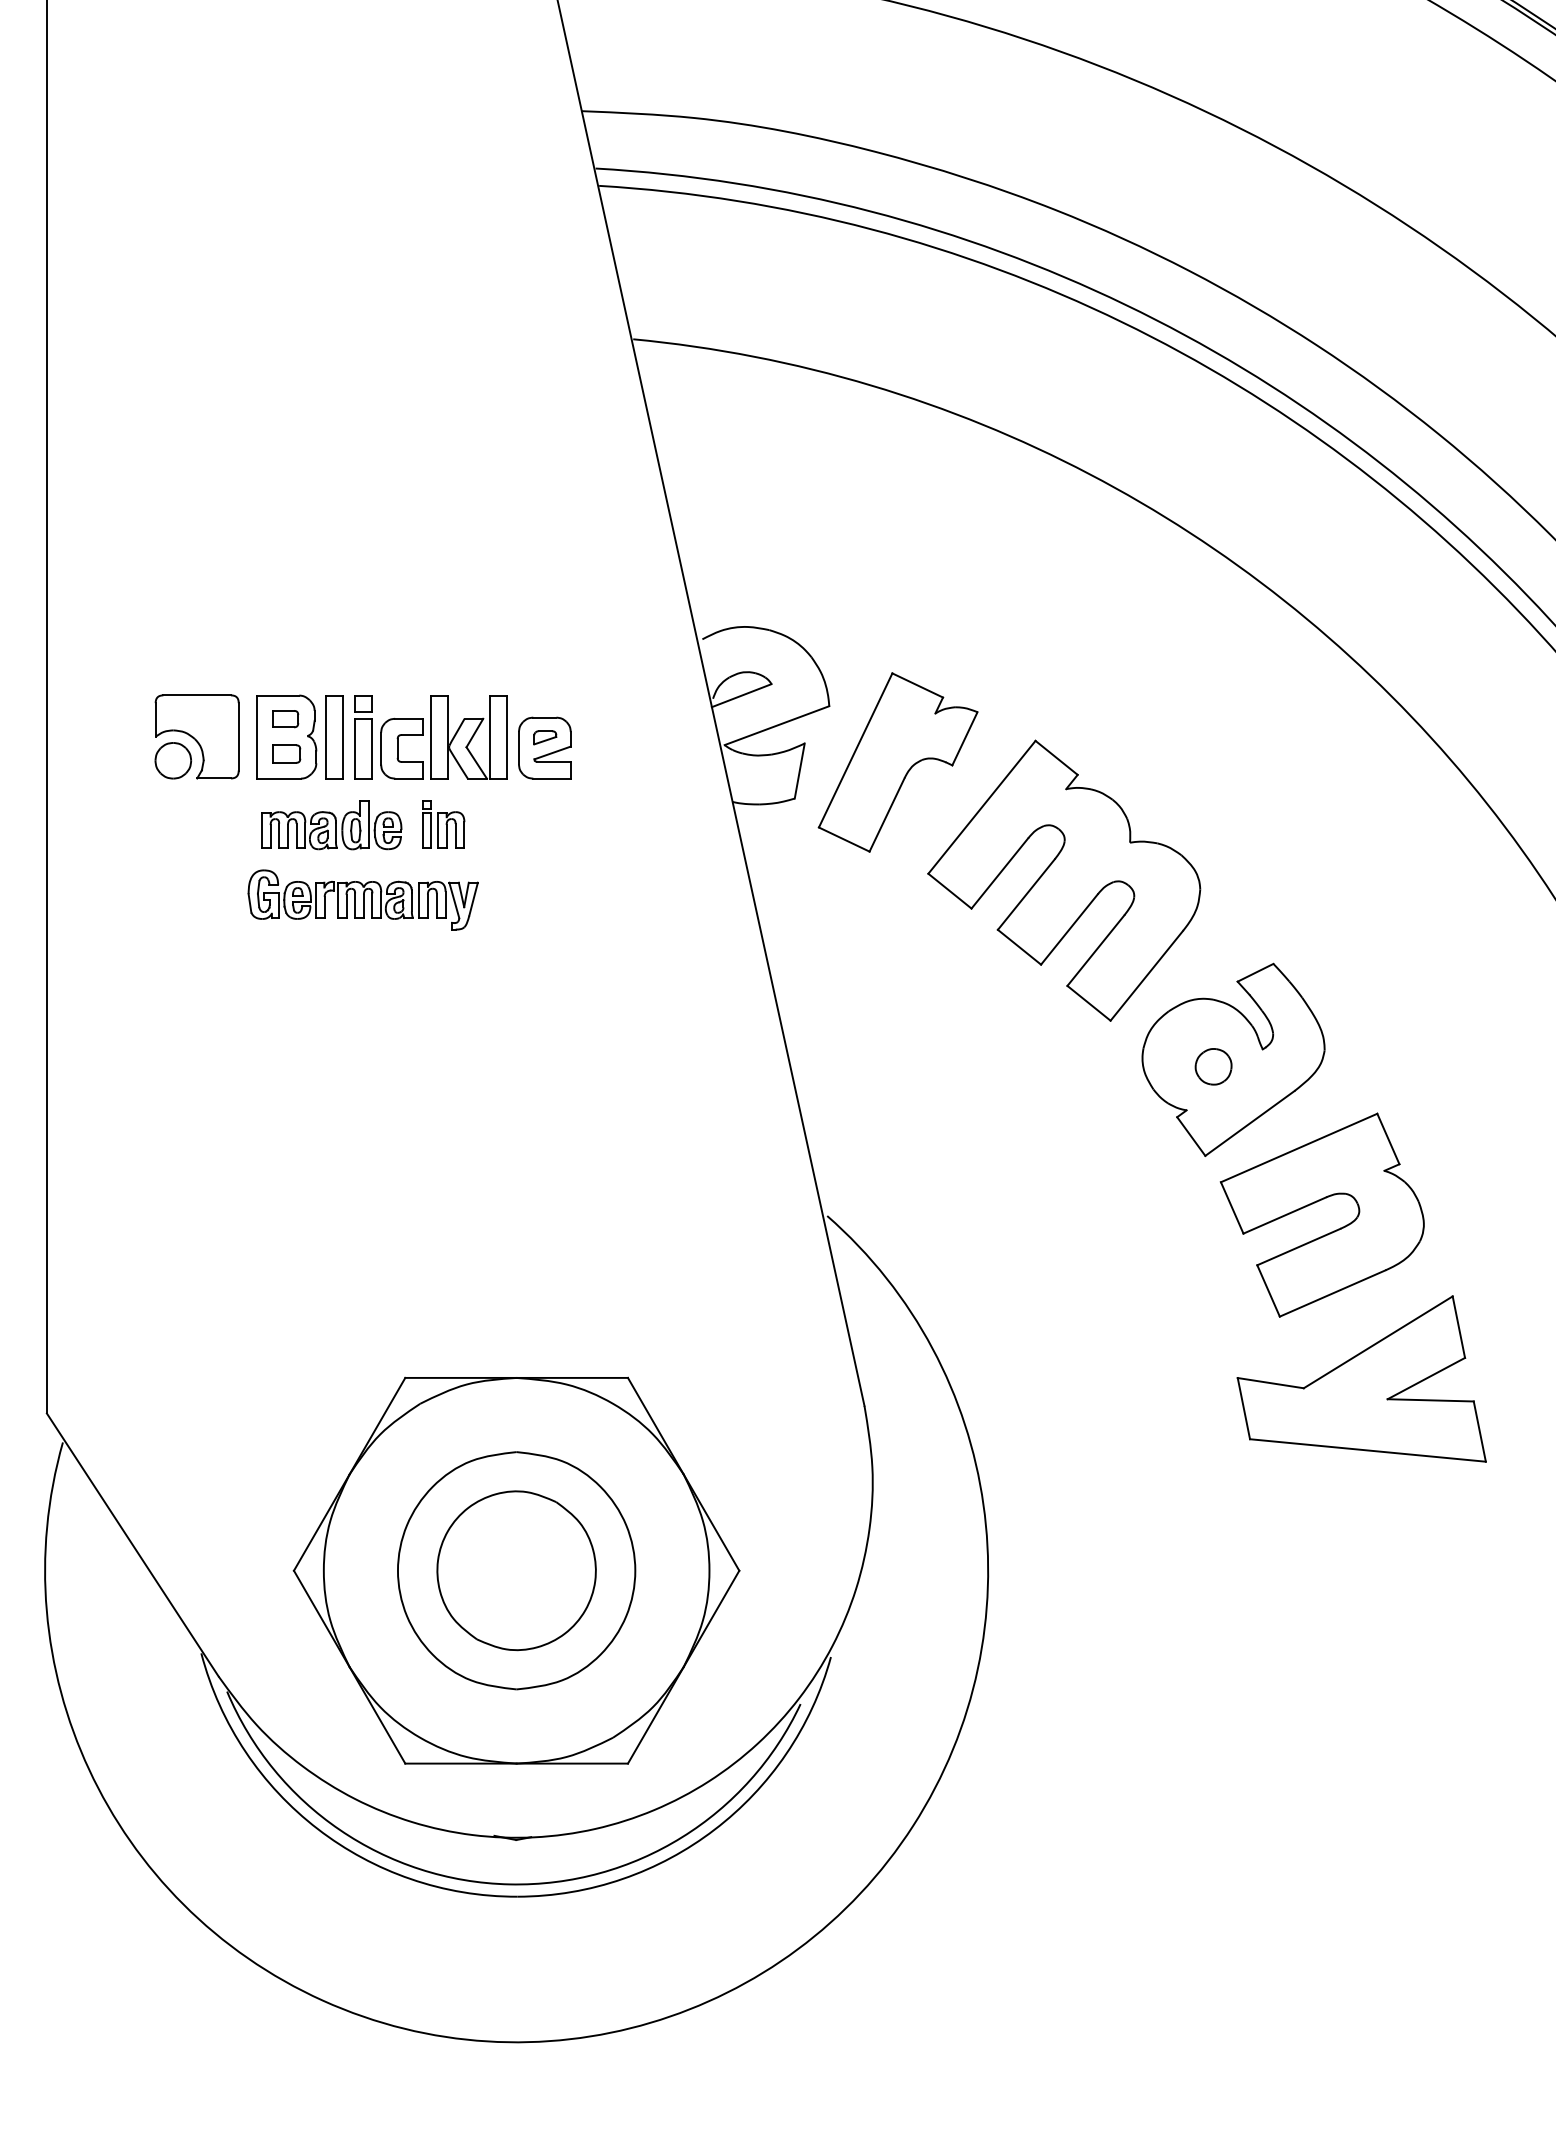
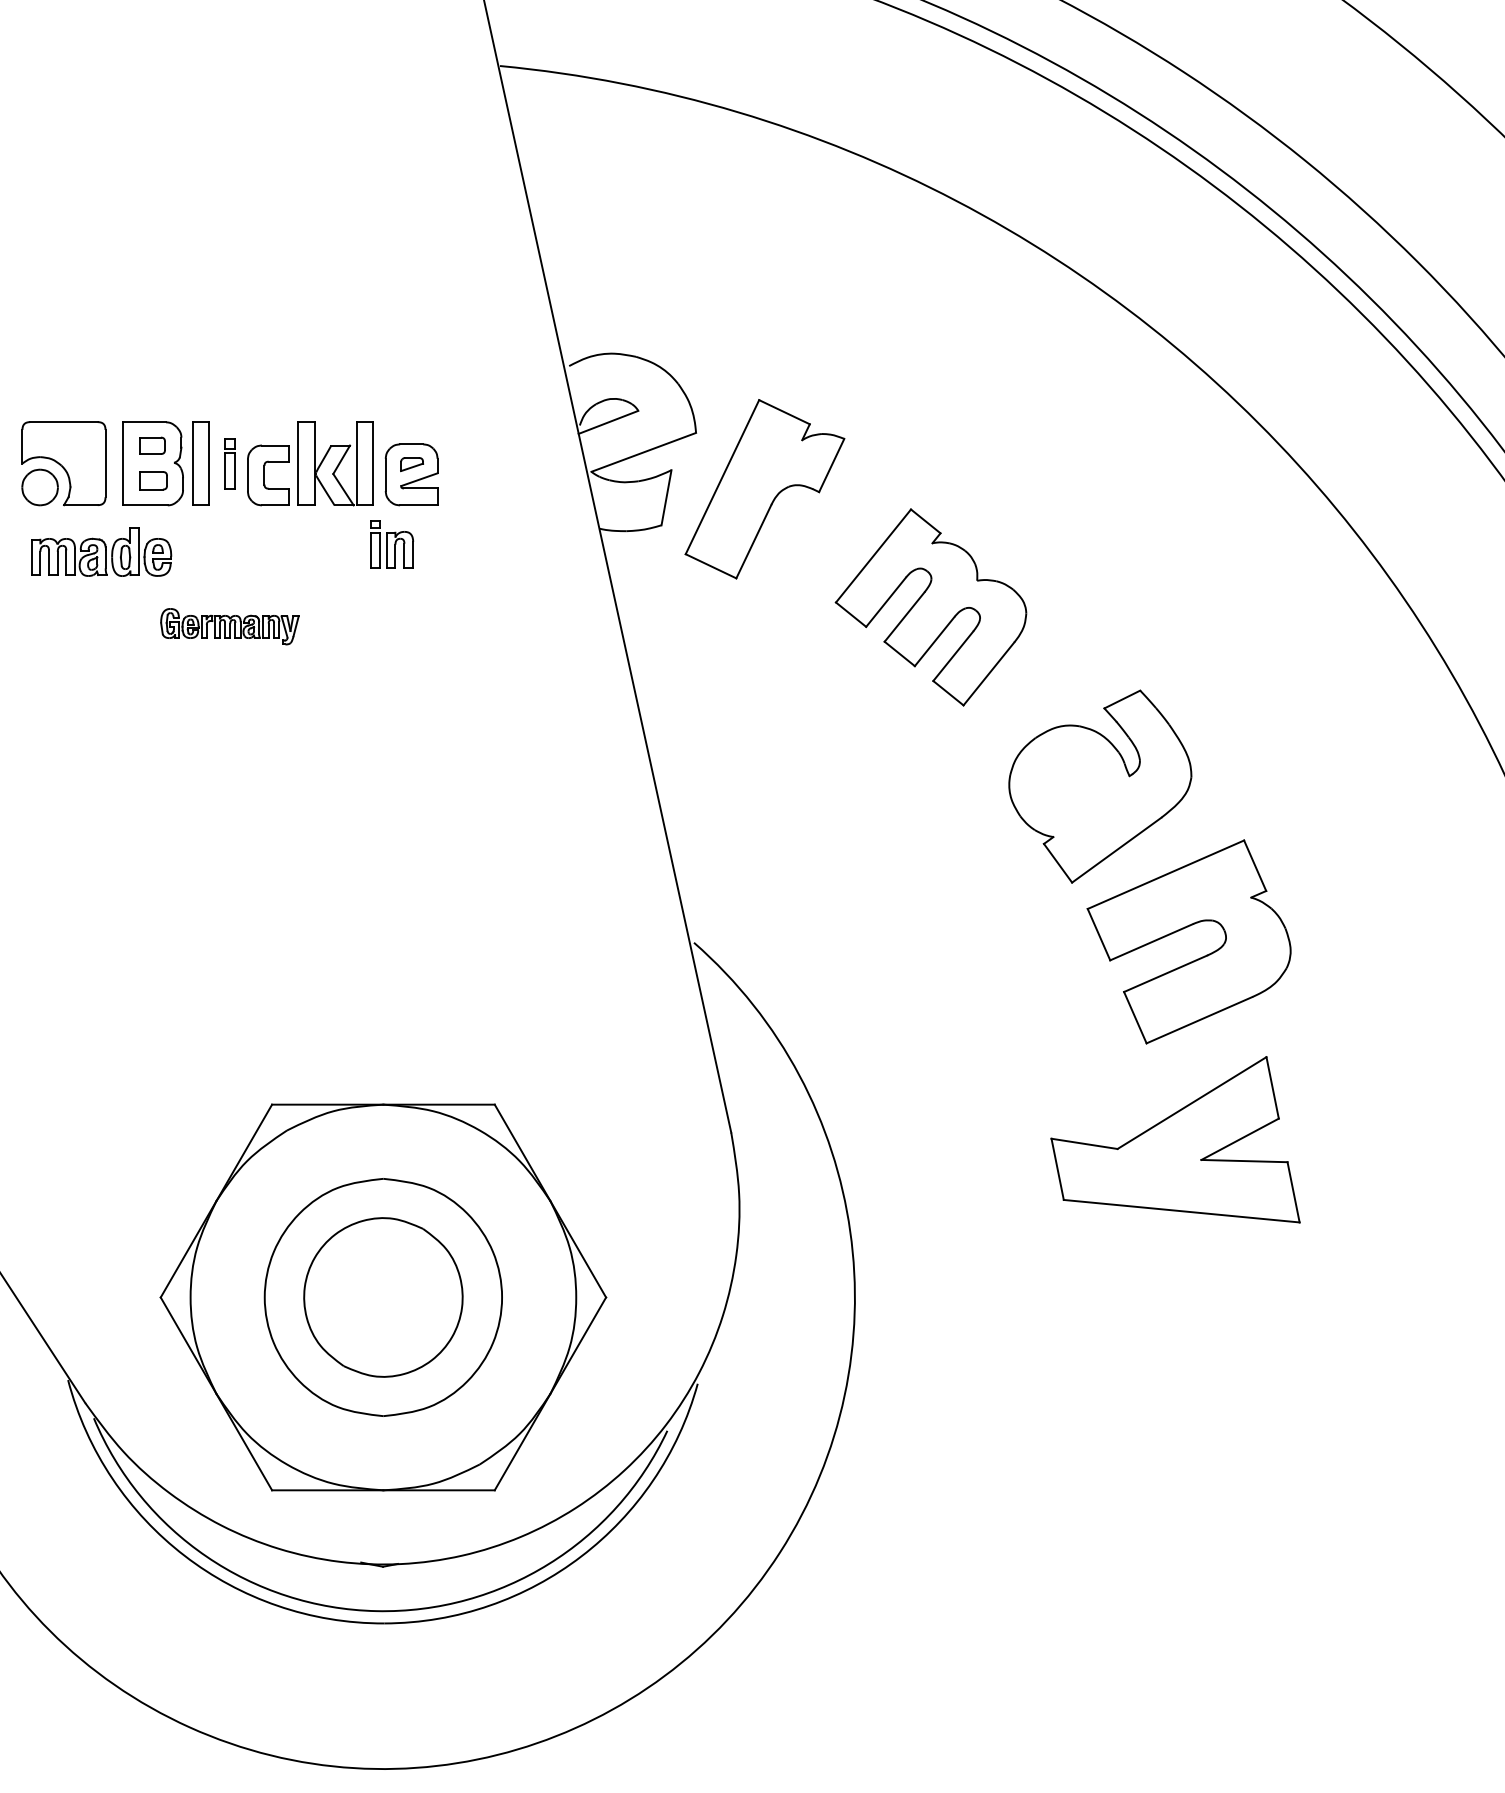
part: (363, 737) -> (230, 464), size x0.6
part: (443, 824) -> (392, 544), moved
part: (331, 825) -> (101, 552), moved
part: (1064, 880) -> (931, 607), size x0.7
part: (362, 899) -> (229, 626), size x0.6
part: (1213, 1066) -> (1080, 793), removed
part: (1361, 1378) -> (1175, 1139), moved

